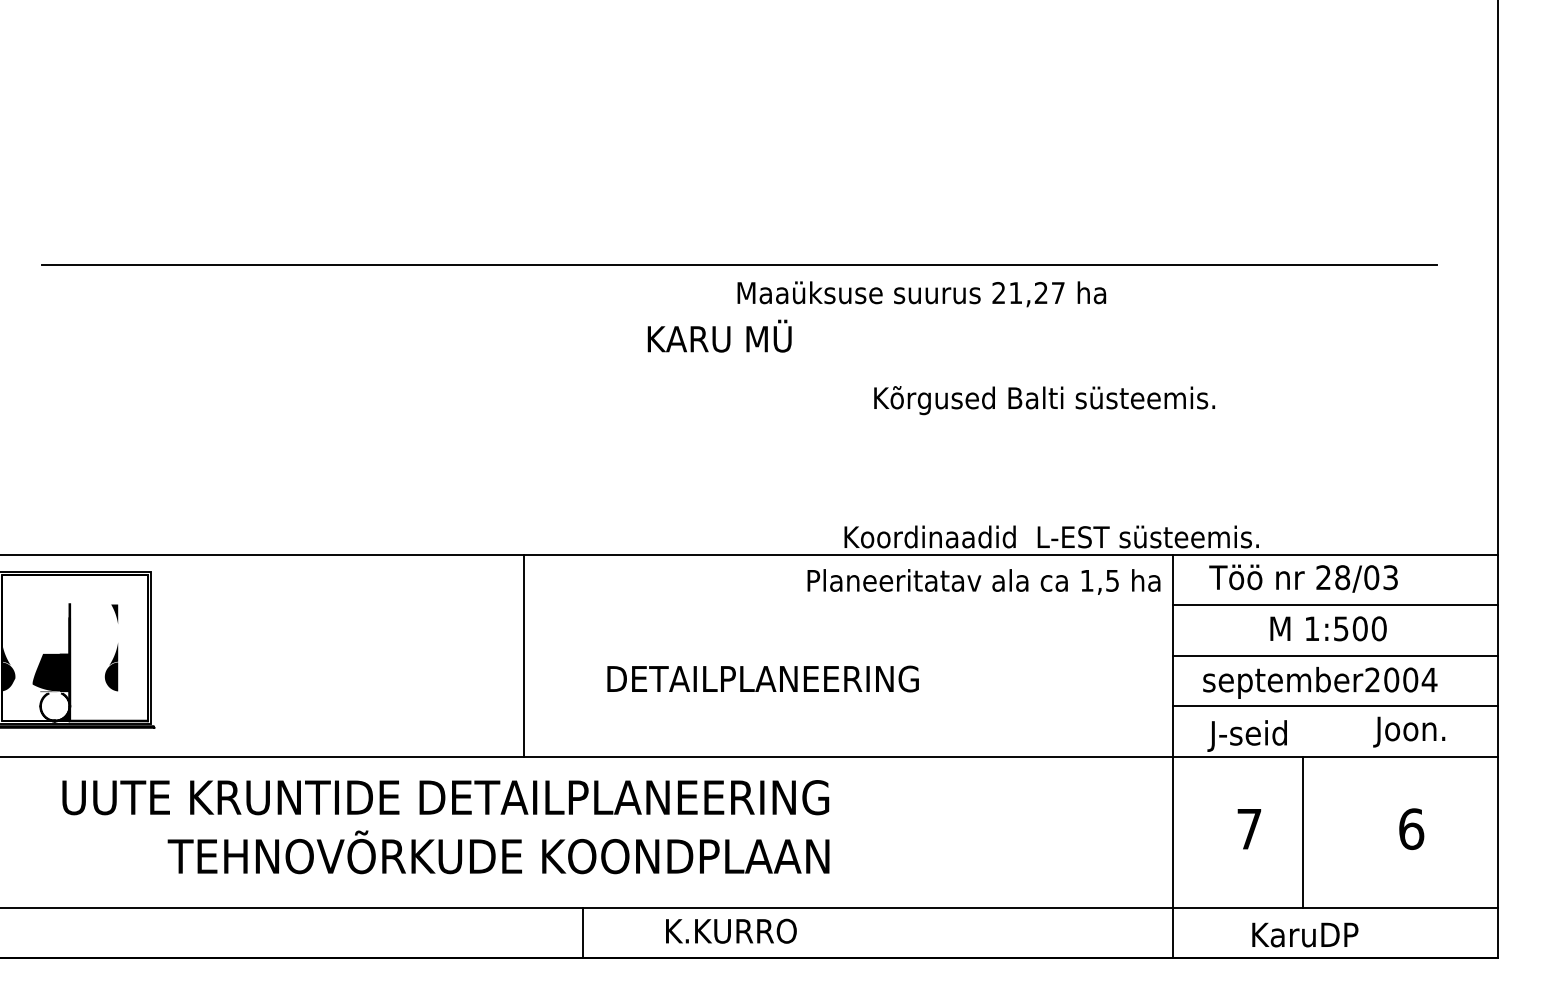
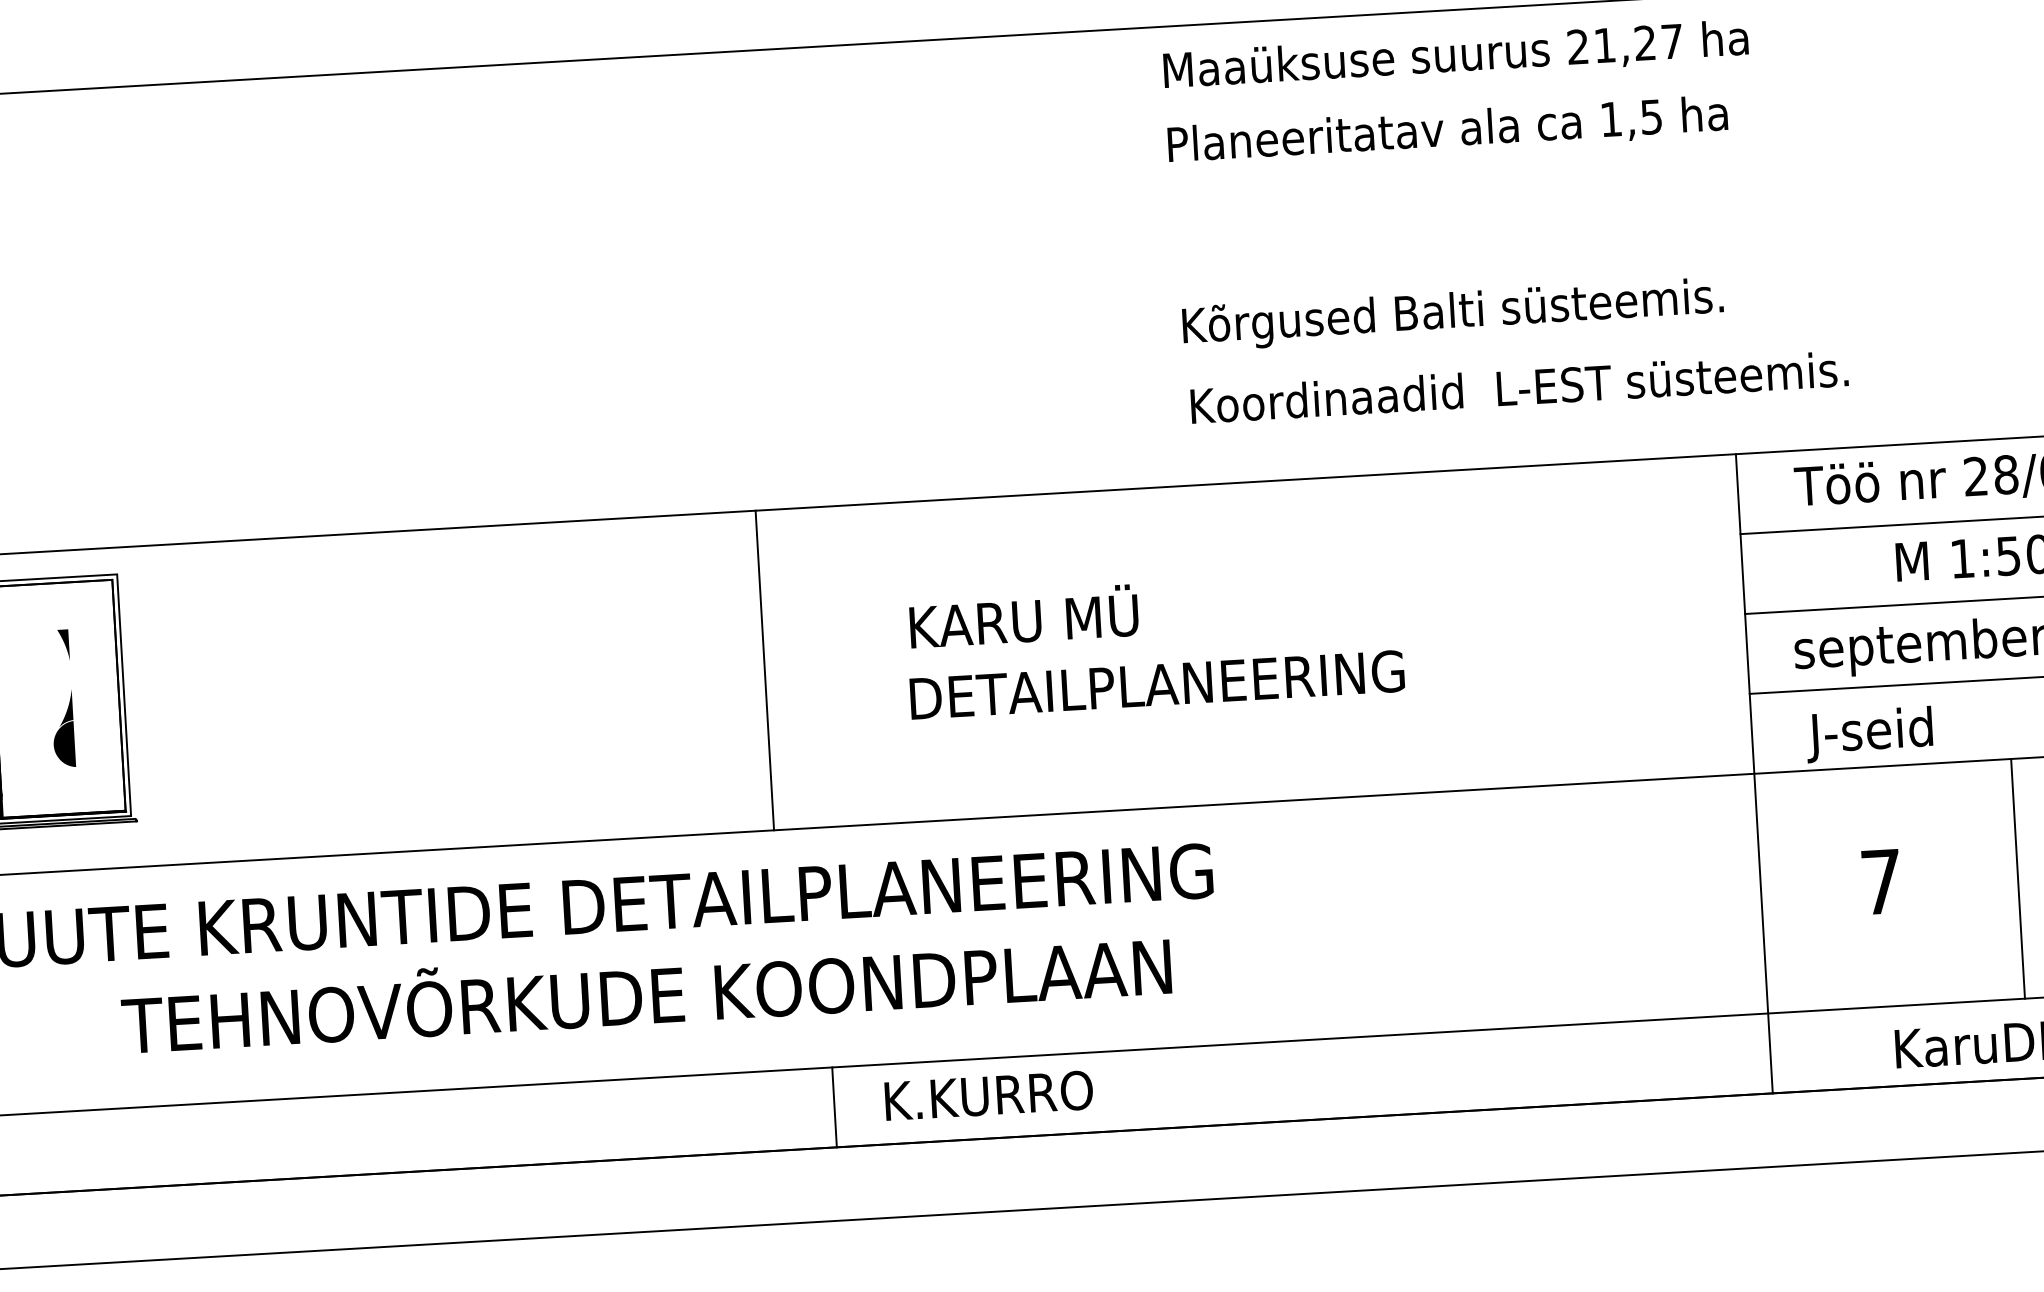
text: (921, 294) -> (1455, 56), moved
text: (719, 335) -> (1023, 615), moved
text: (1044, 400) -> (1452, 314), moved
text: (1051, 536) -> (1519, 386), moved
text: (983, 581) -> (1447, 130), moved
line: (523, 655) -> (764, 670), moved
text: (762, 678) -> (1156, 684), moved
line: (1303, 831) -> (2018, 877), moved
text: (498, 852) -> (646, 990), moved
text: (731, 930) -> (989, 1094), moved

